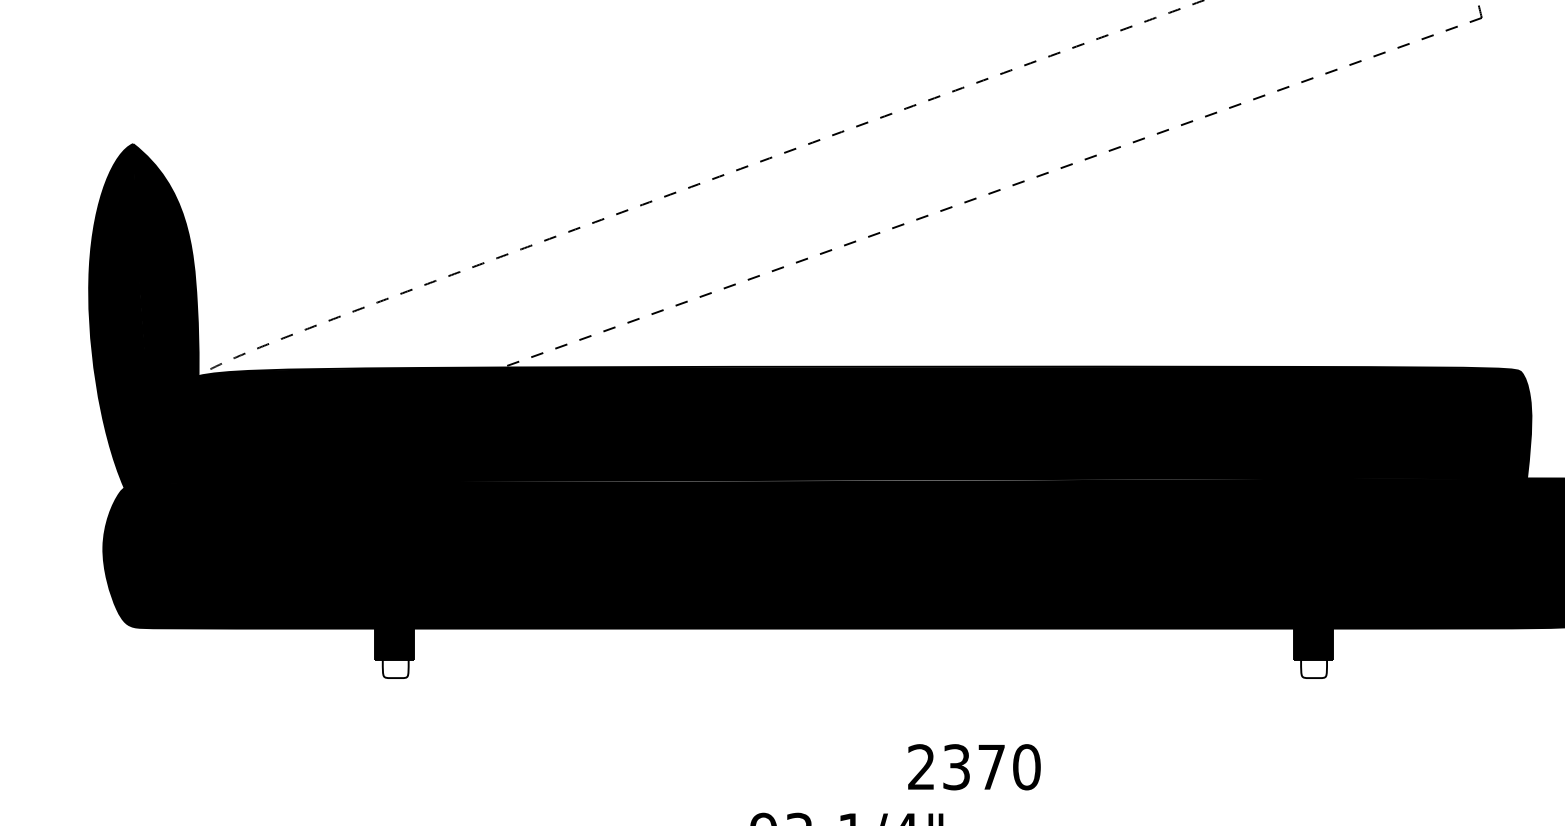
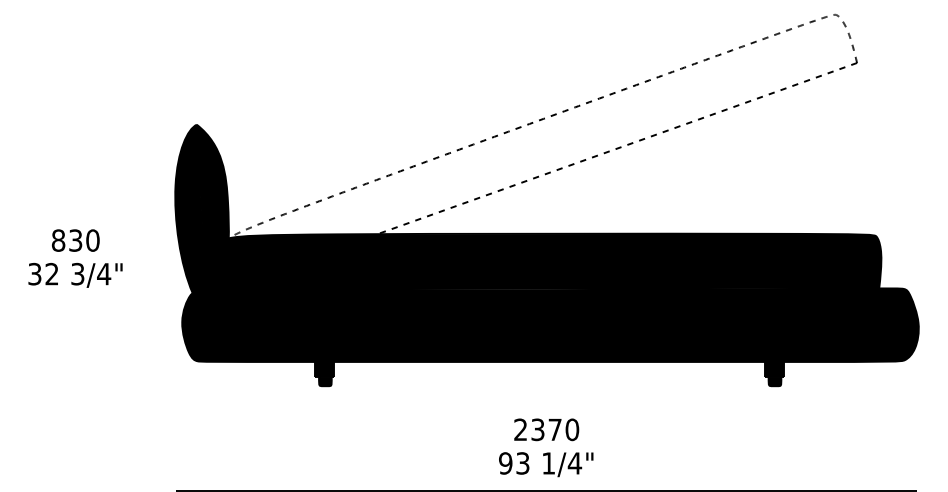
fill: (395, 668) -> (325, 381), added
fill: (1313, 668) -> (774, 381), added
text: (974, 766) -> (546, 429), moved

